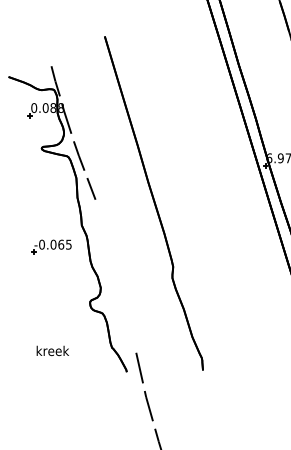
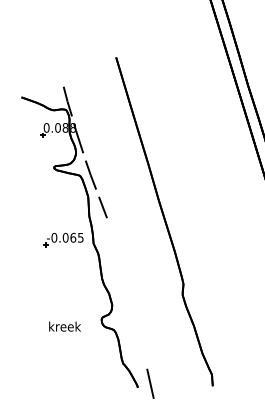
part: (51, 246) -> (63, 239), moved
text: (52, 350) -> (64, 326), moved

